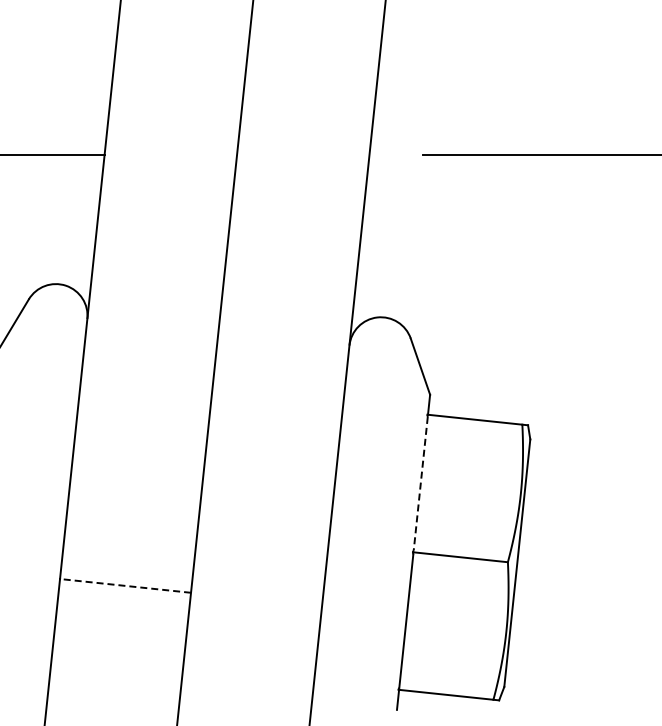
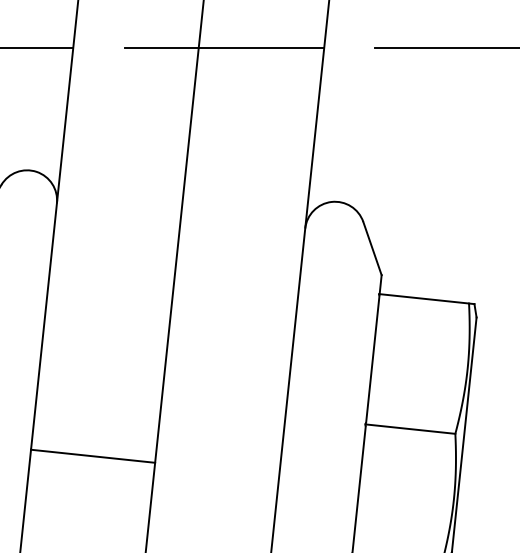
line: (263, 154) -> (223, 47), added
line: (420, 483) -> (372, 359), dashed -> solid
line: (125, 585) -> (93, 455), dashed -> solid

